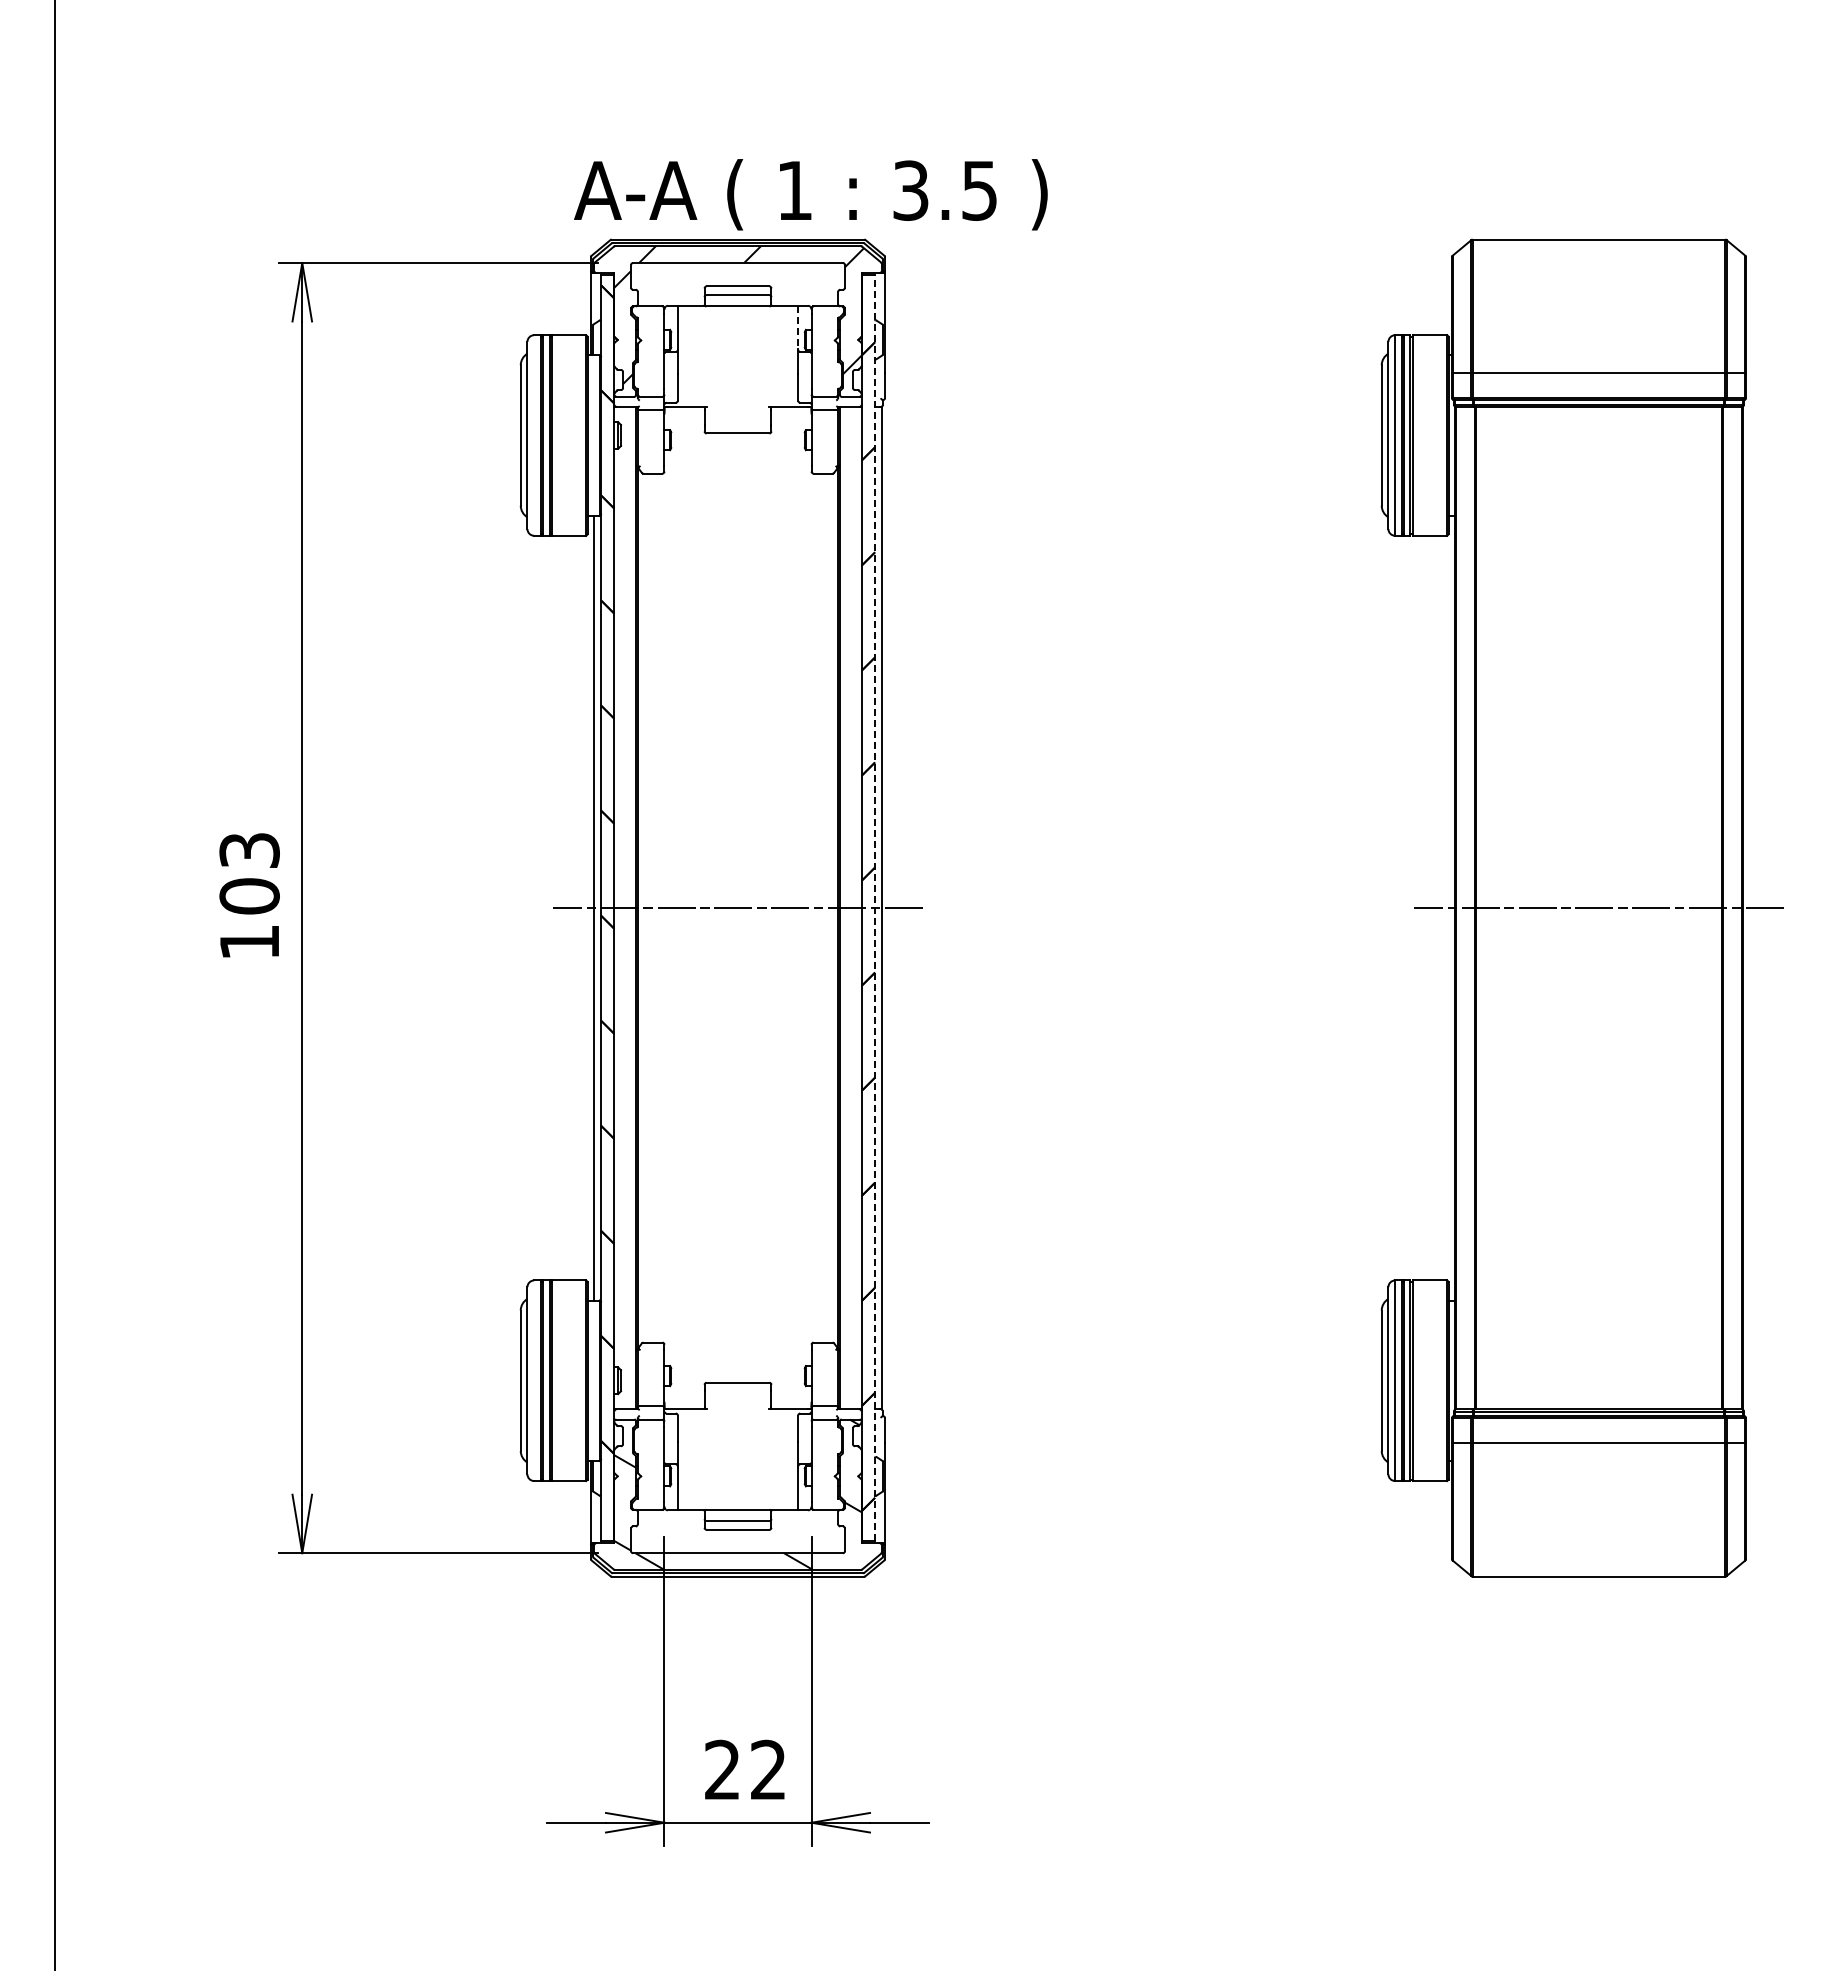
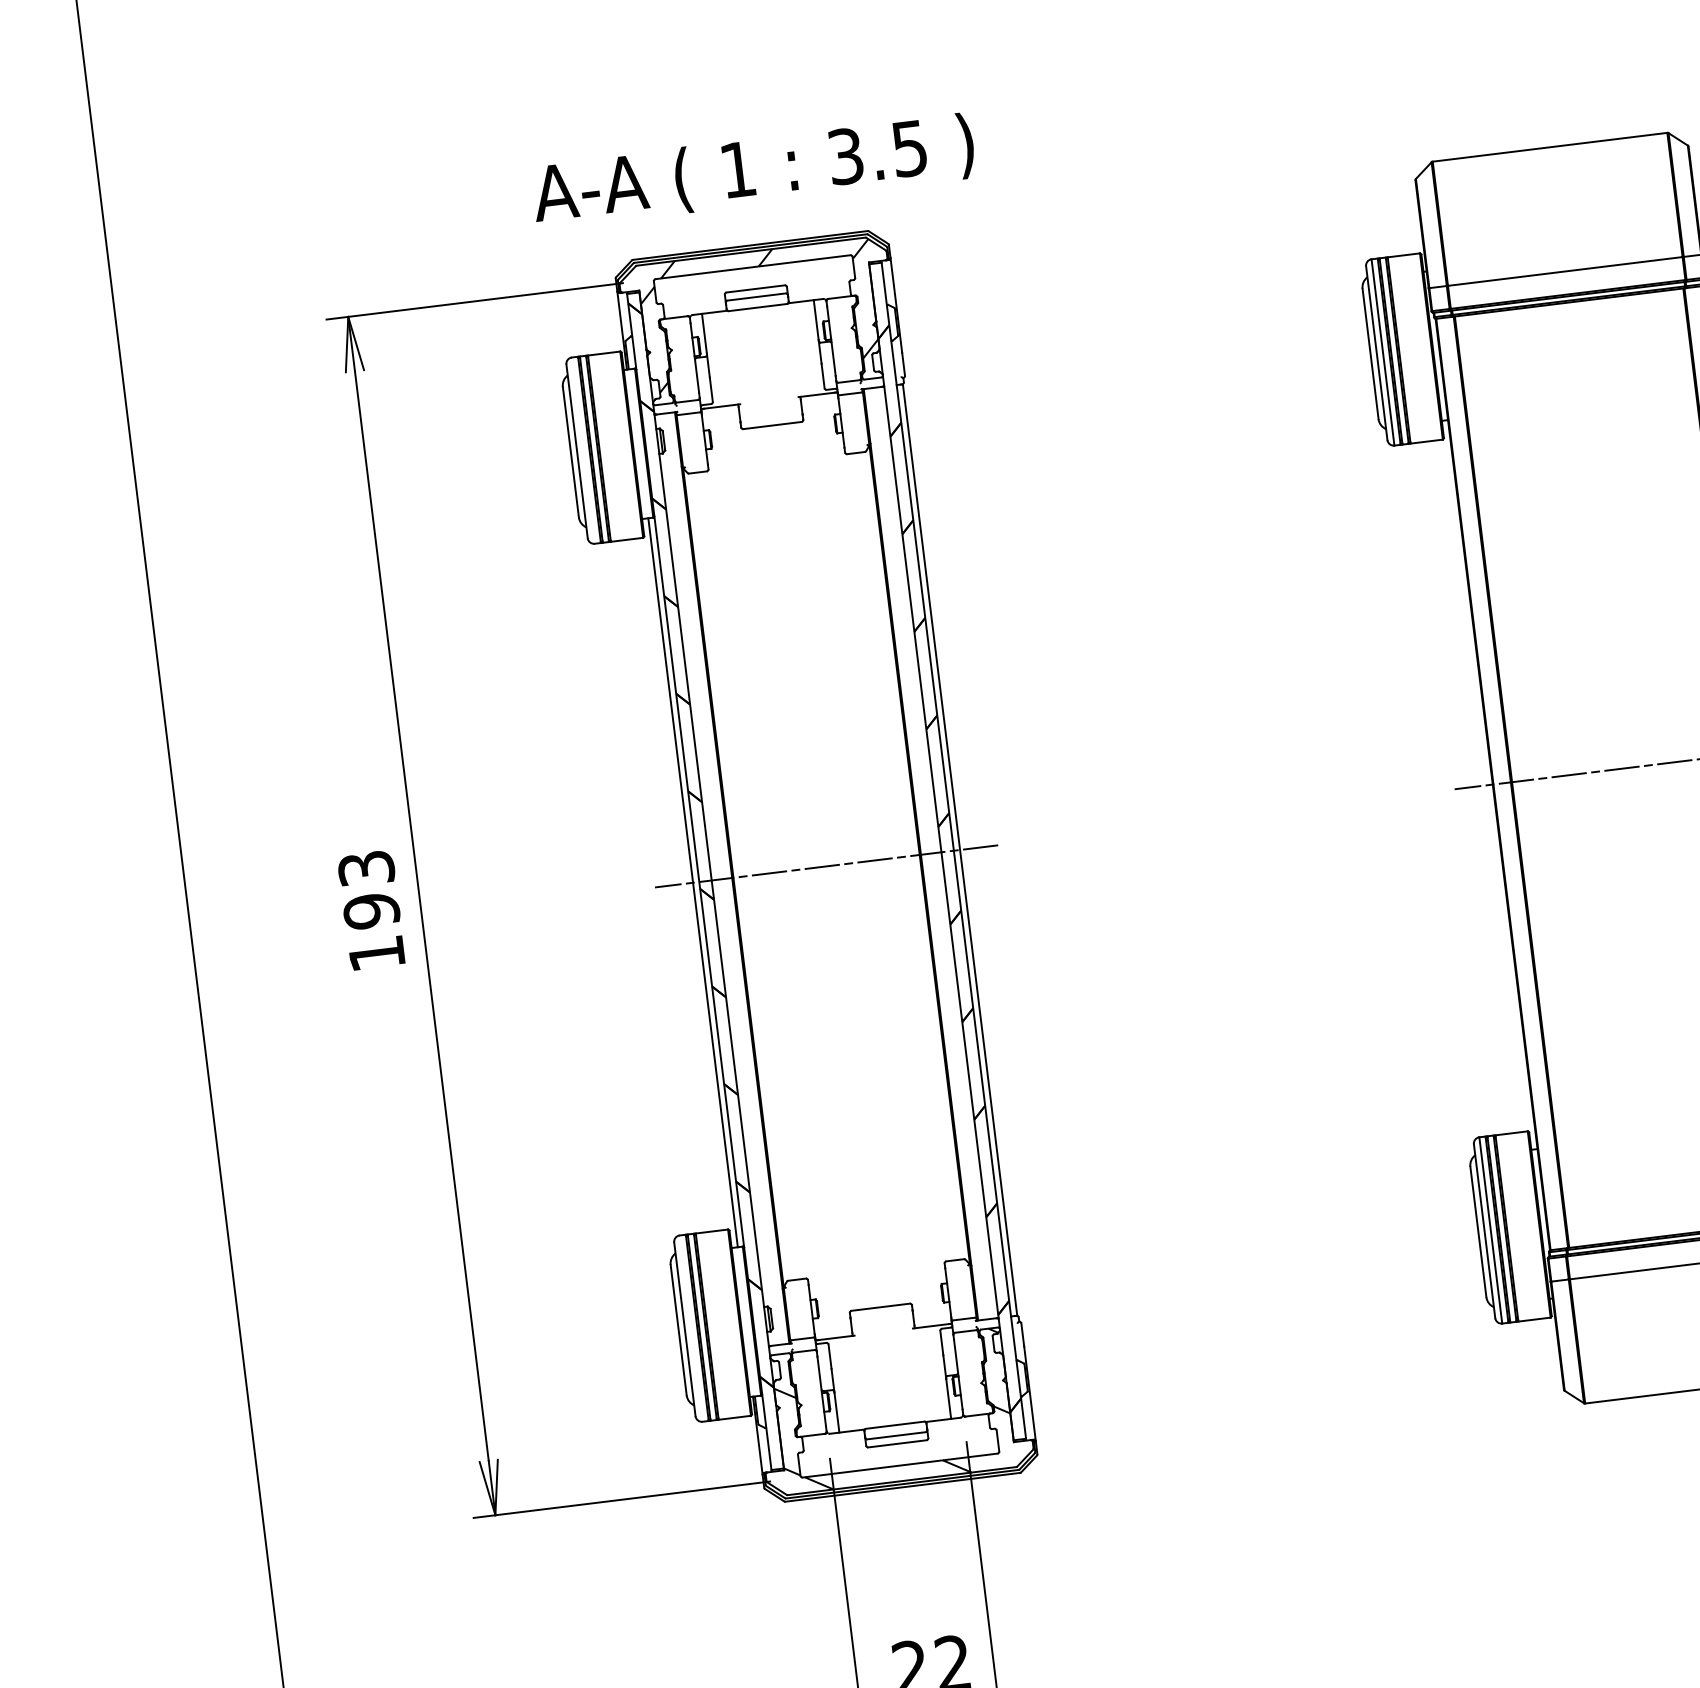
text: (810, 194) -> (753, 171), moved
line: (798, 327) -> (816, 320), dashed -> solid
text: (249, 896) -> (371, 911), 103 -> 193
line: (875, 907) -> (954, 850), dashed -> solid

